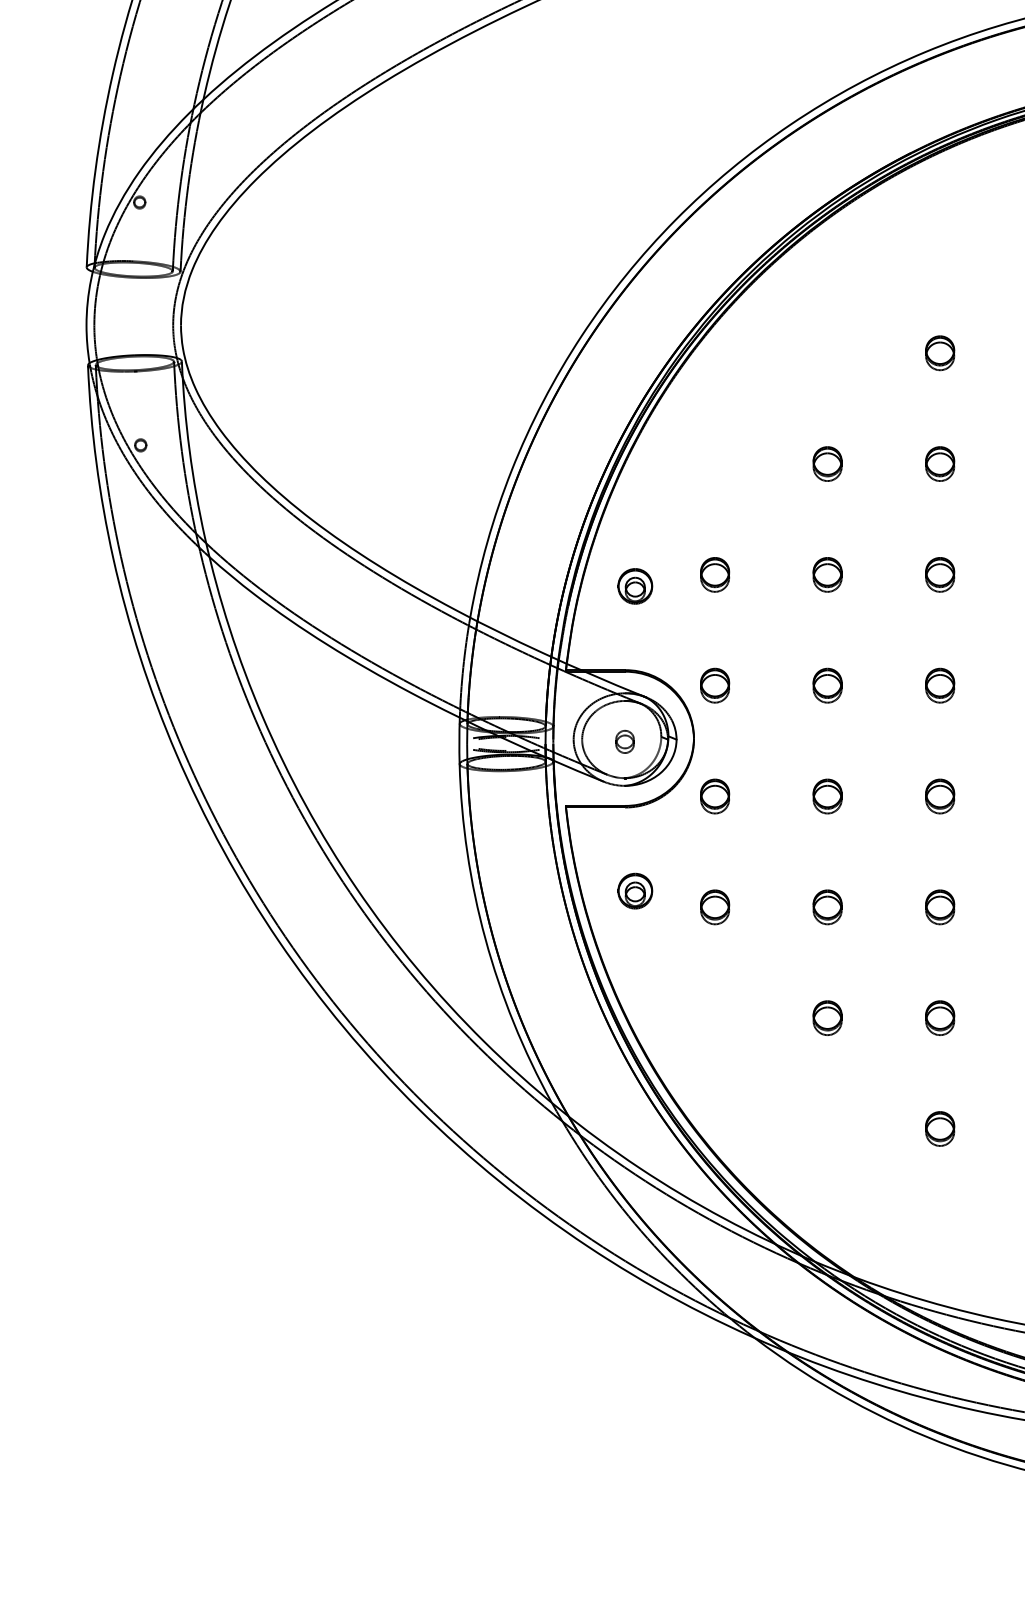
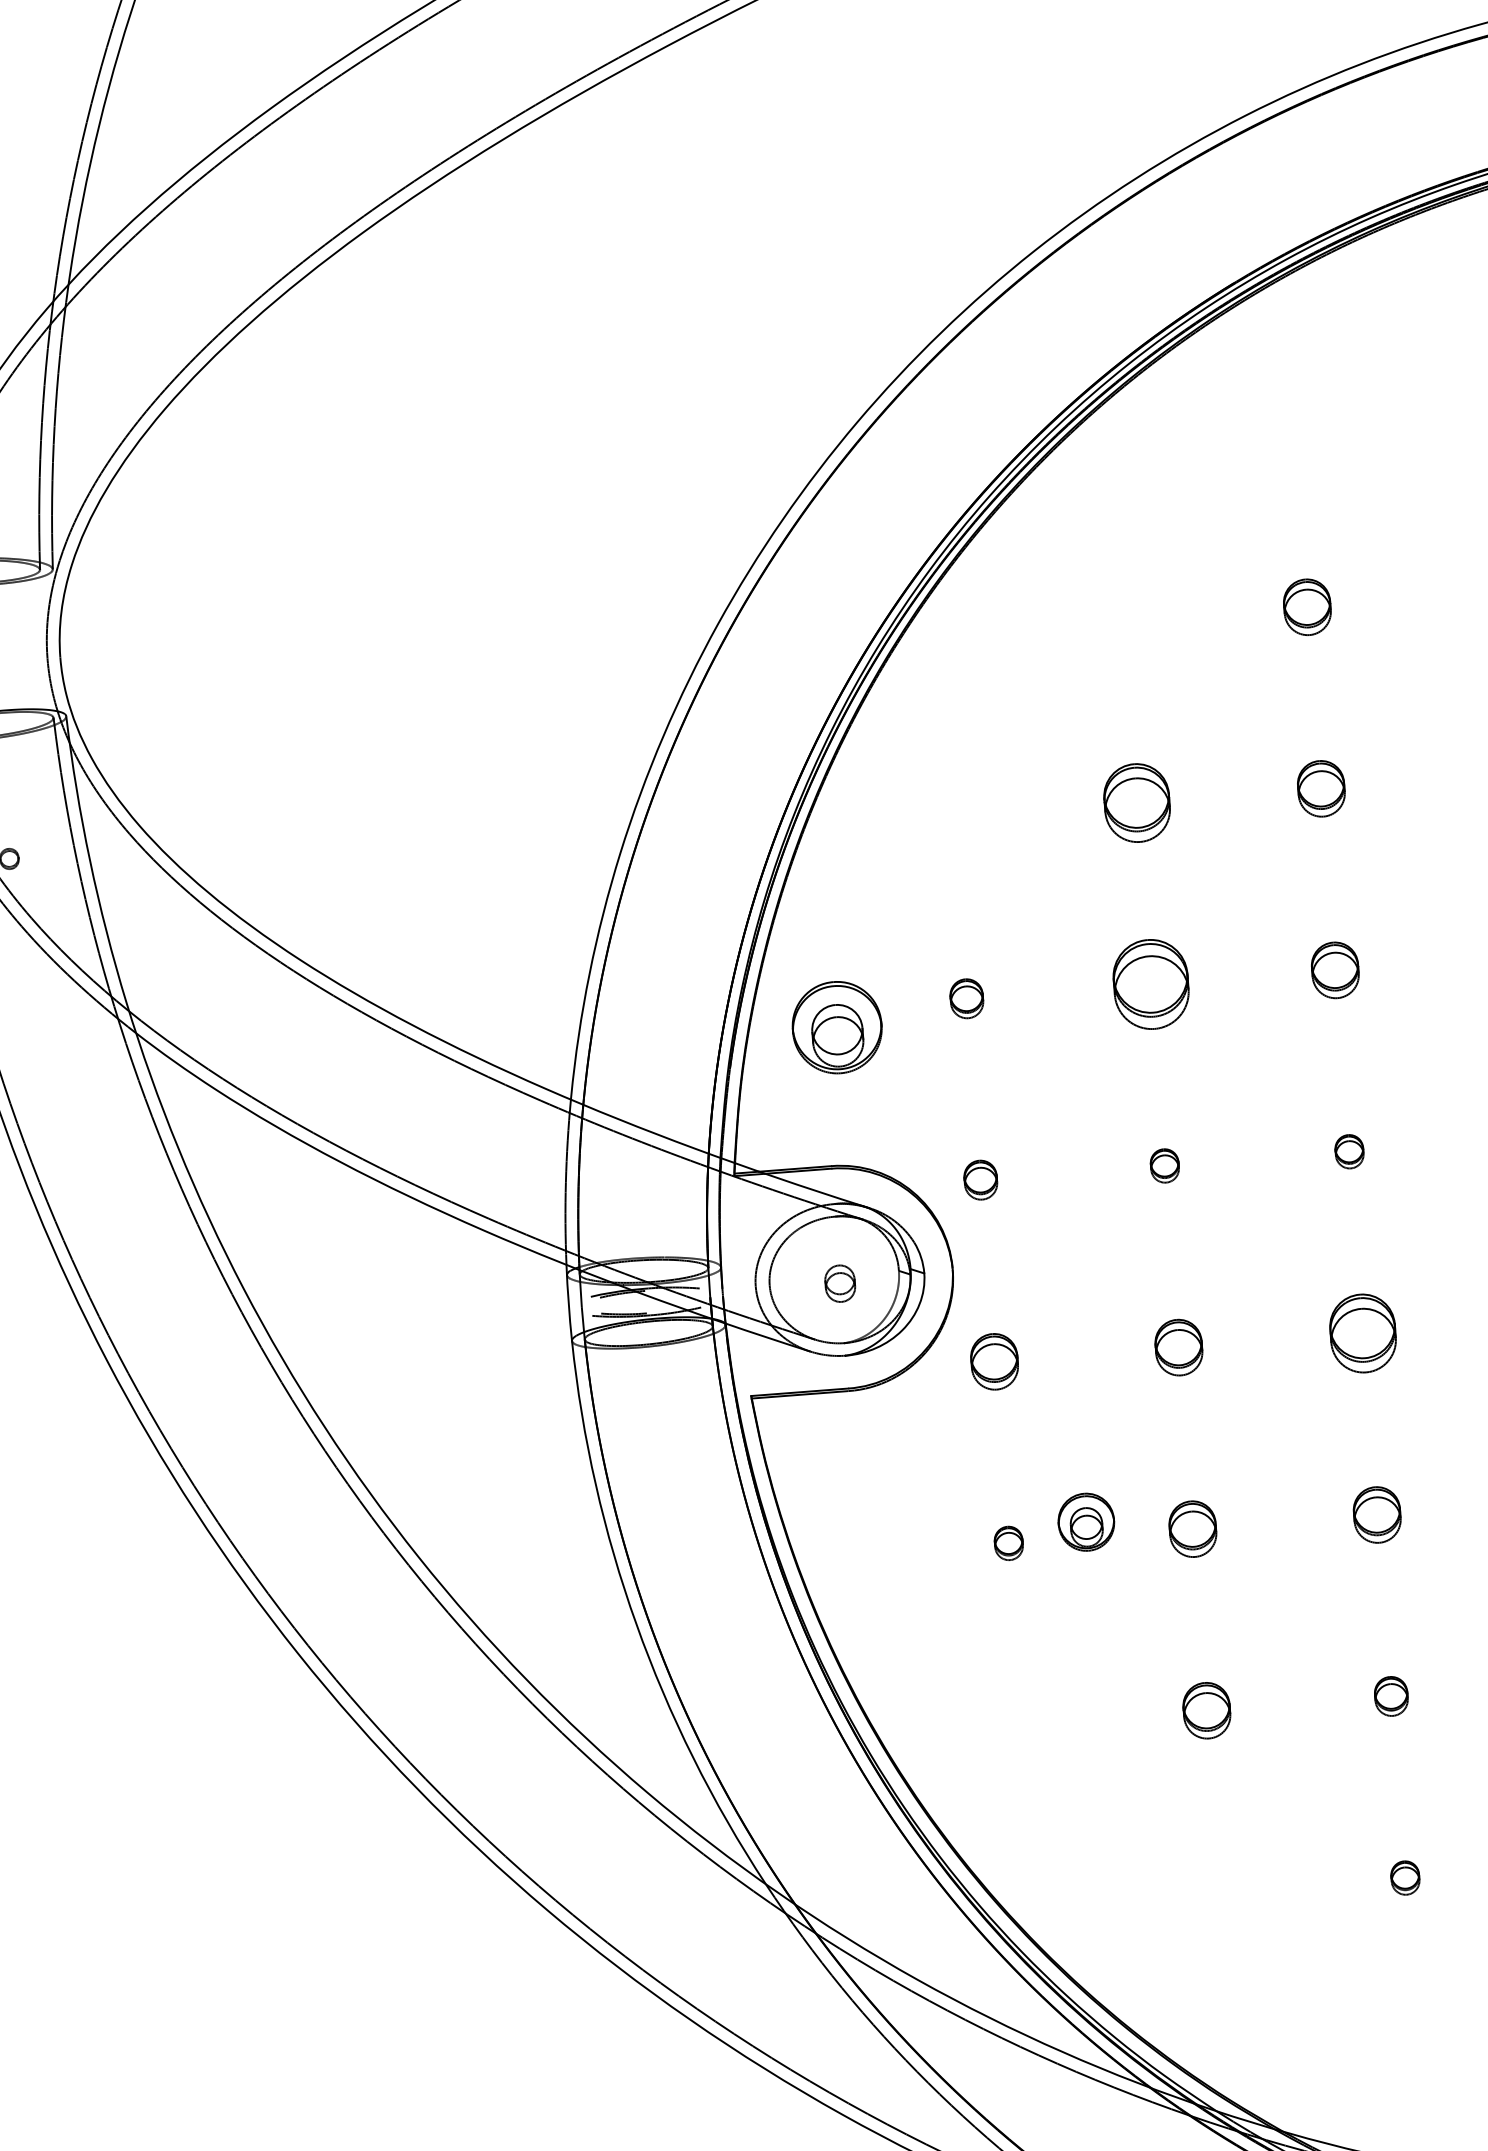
part: (827, 463) -> (1136, 802), size x1.4
part: (715, 574) -> (967, 998), size x0.7
part: (827, 574) -> (1150, 983), size x1.6
part: (635, 586) -> (837, 1027), size x1.6
part: (715, 685) -> (981, 1179), size x0.7
part: (827, 685) -> (1164, 1165), size x0.6
part: (940, 685) -> (1349, 1151), size x0.6
part: (940, 796) -> (1363, 1333), size x1.4
part: (635, 890) -> (1086, 1521), moved
part: (715, 907) -> (1009, 1543), size x0.6
part: (940, 1017) -> (1391, 1695), size x0.7
part: (940, 1128) -> (1405, 1877), size x0.6

